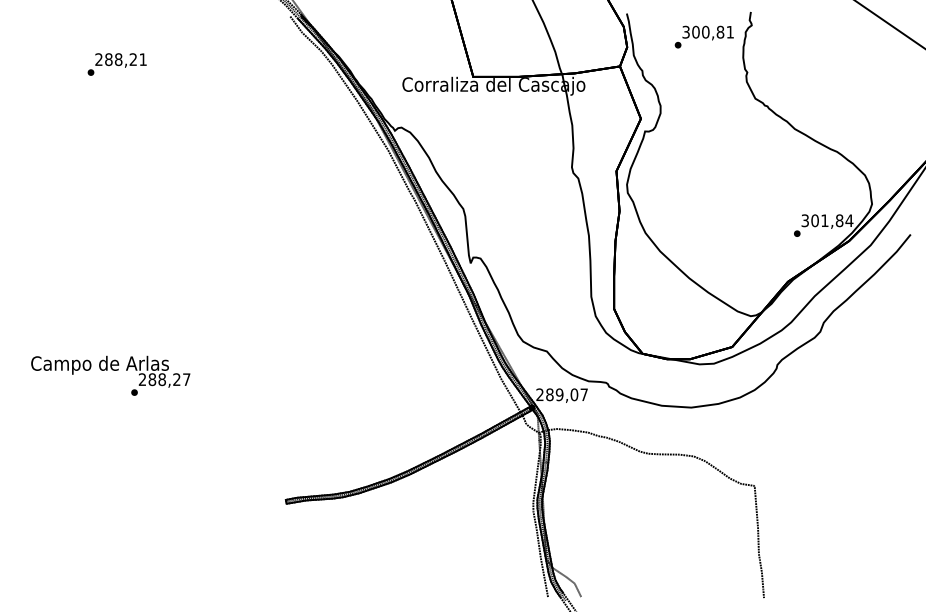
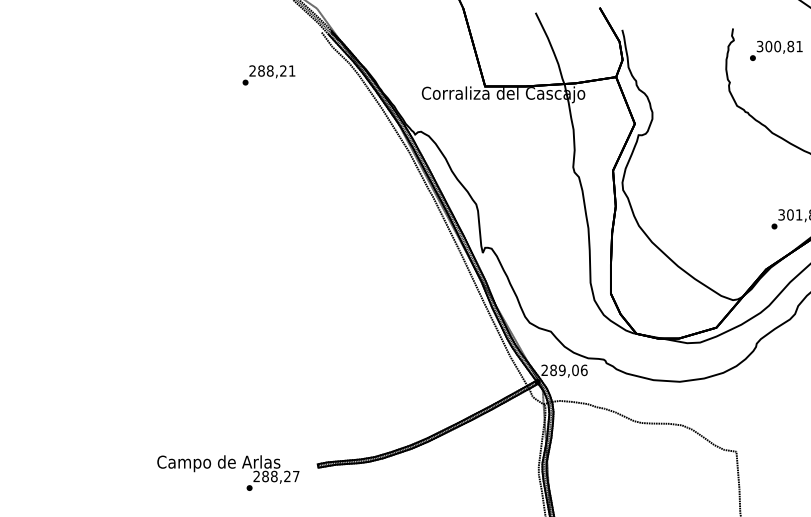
text: (703, 36) -> (775, 50), moved
text: (116, 64) -> (268, 75), moved
text: (110, 375) -> (228, 472), moved
text: (584, 394) -> (584, 370), 289,07 -> 289,06

